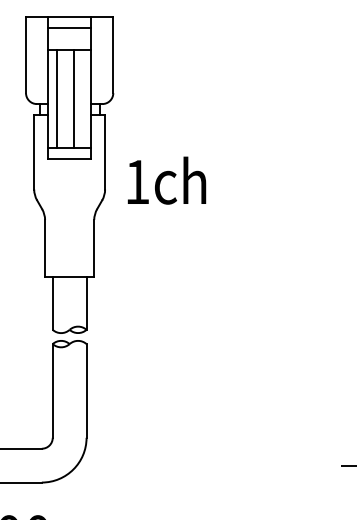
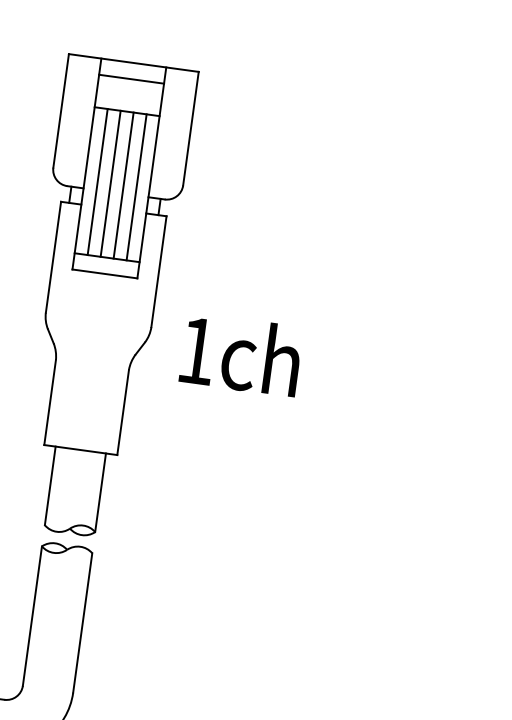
line: (65, 98) -> (110, 183), added
line: (82, 98) -> (136, 187), added
text: (166, 180) -> (240, 354), moved

